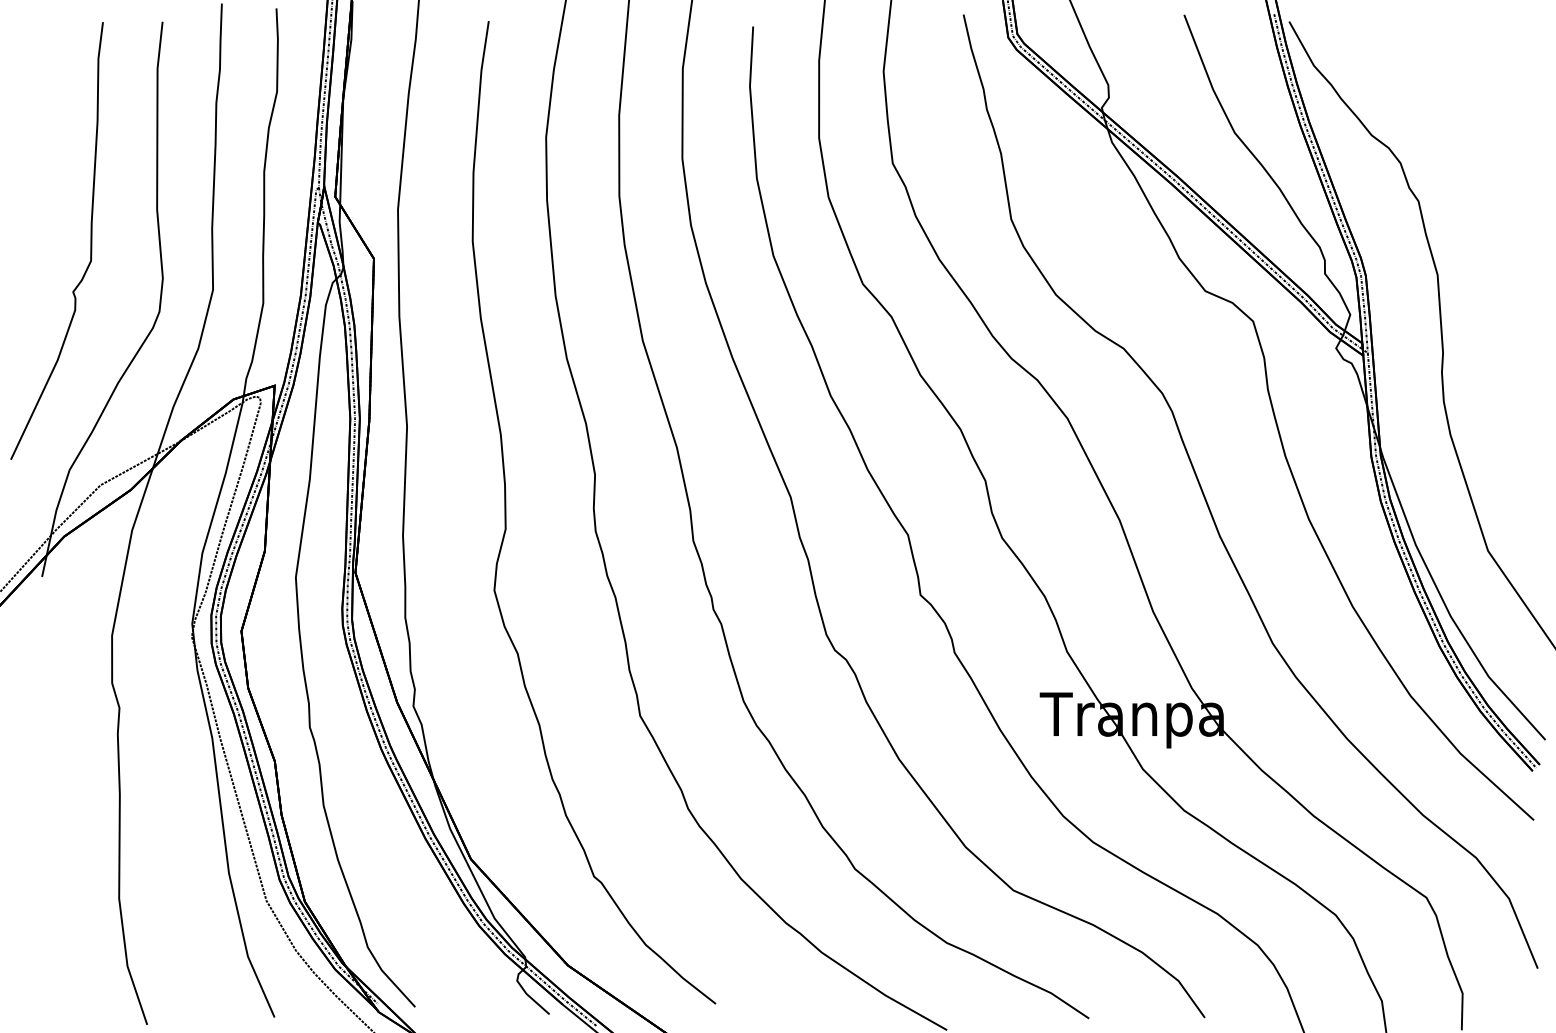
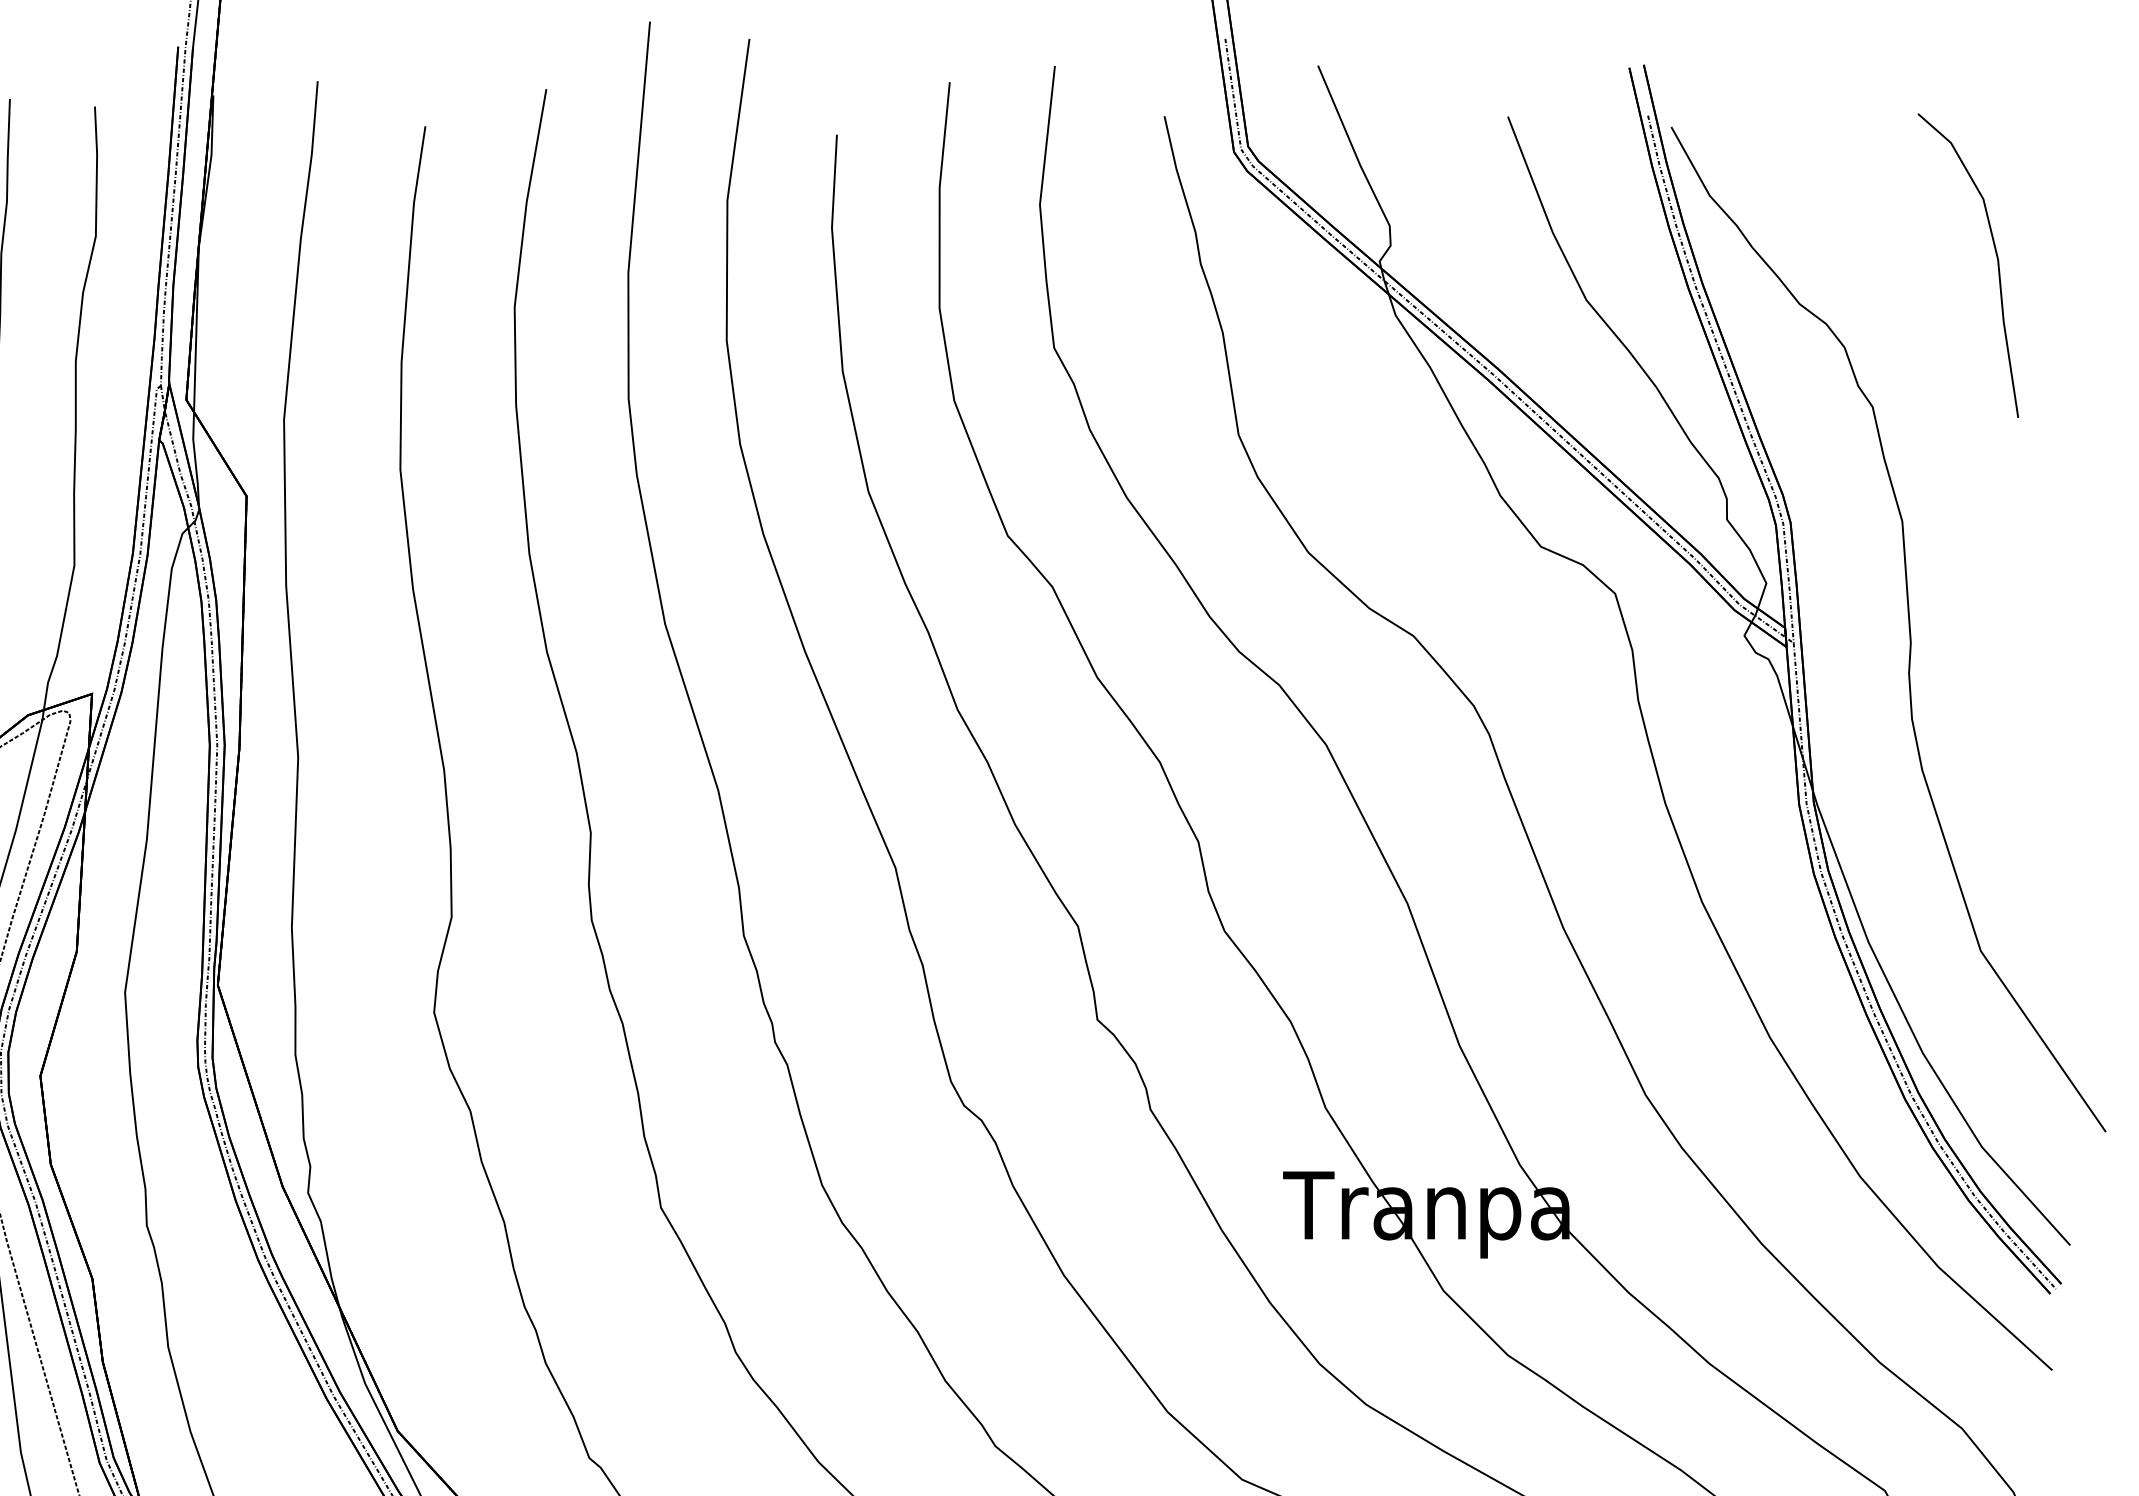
part: (1497, 105) -> (1995, 257), added

